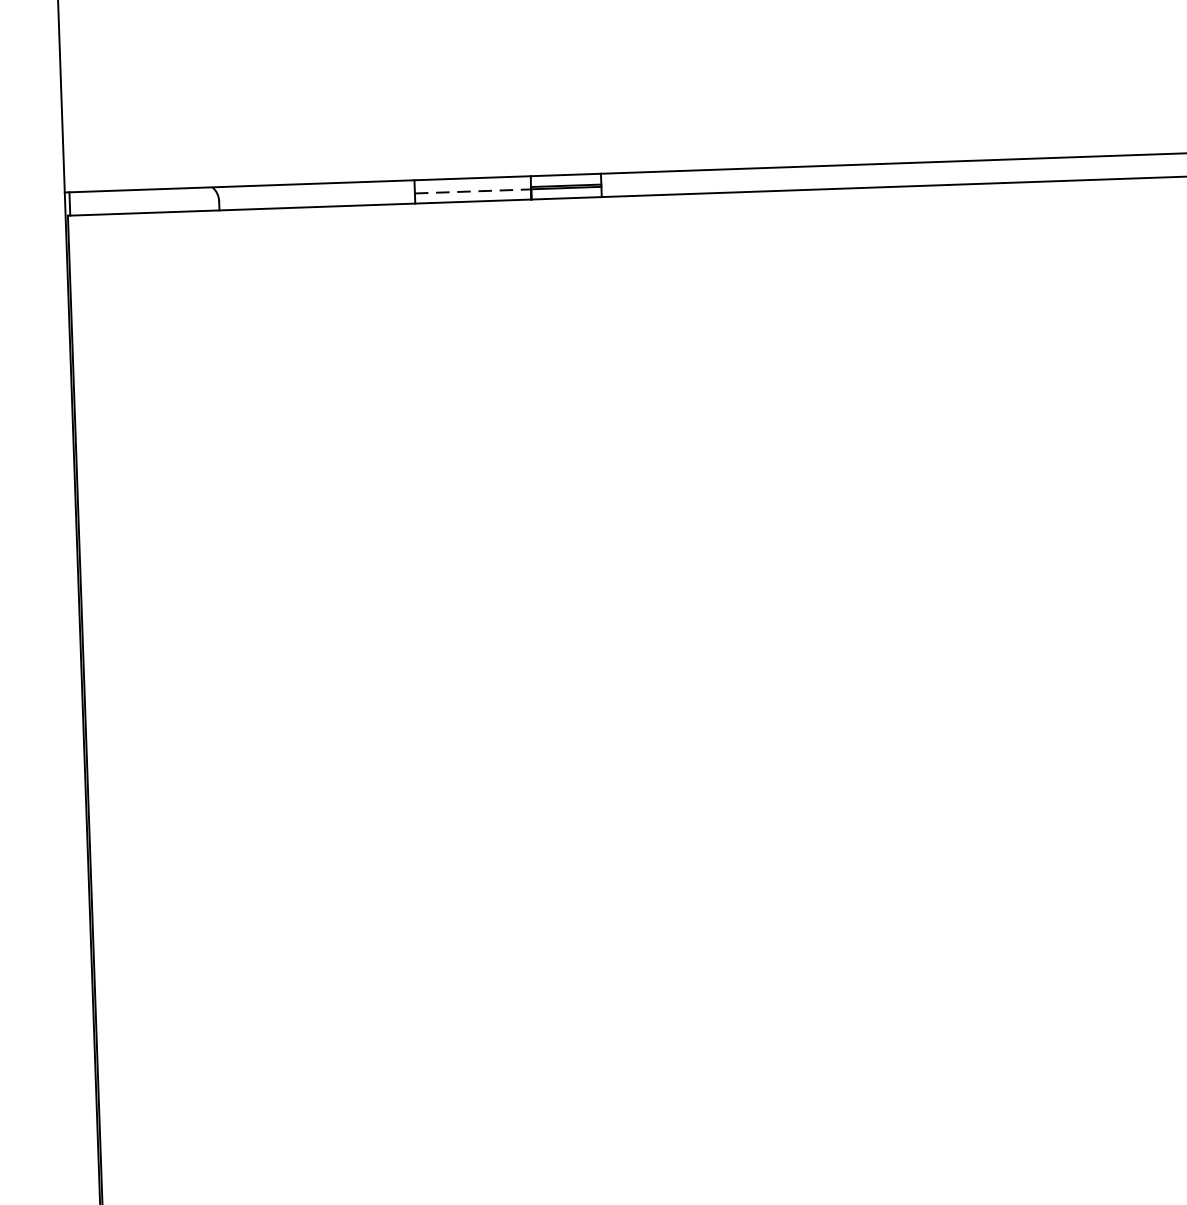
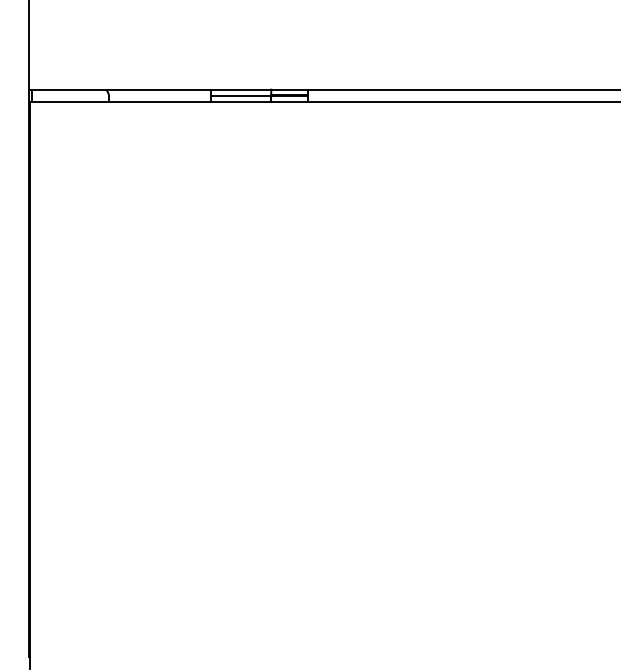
line: (473, 191) -> (241, 96), dashed -> solid

